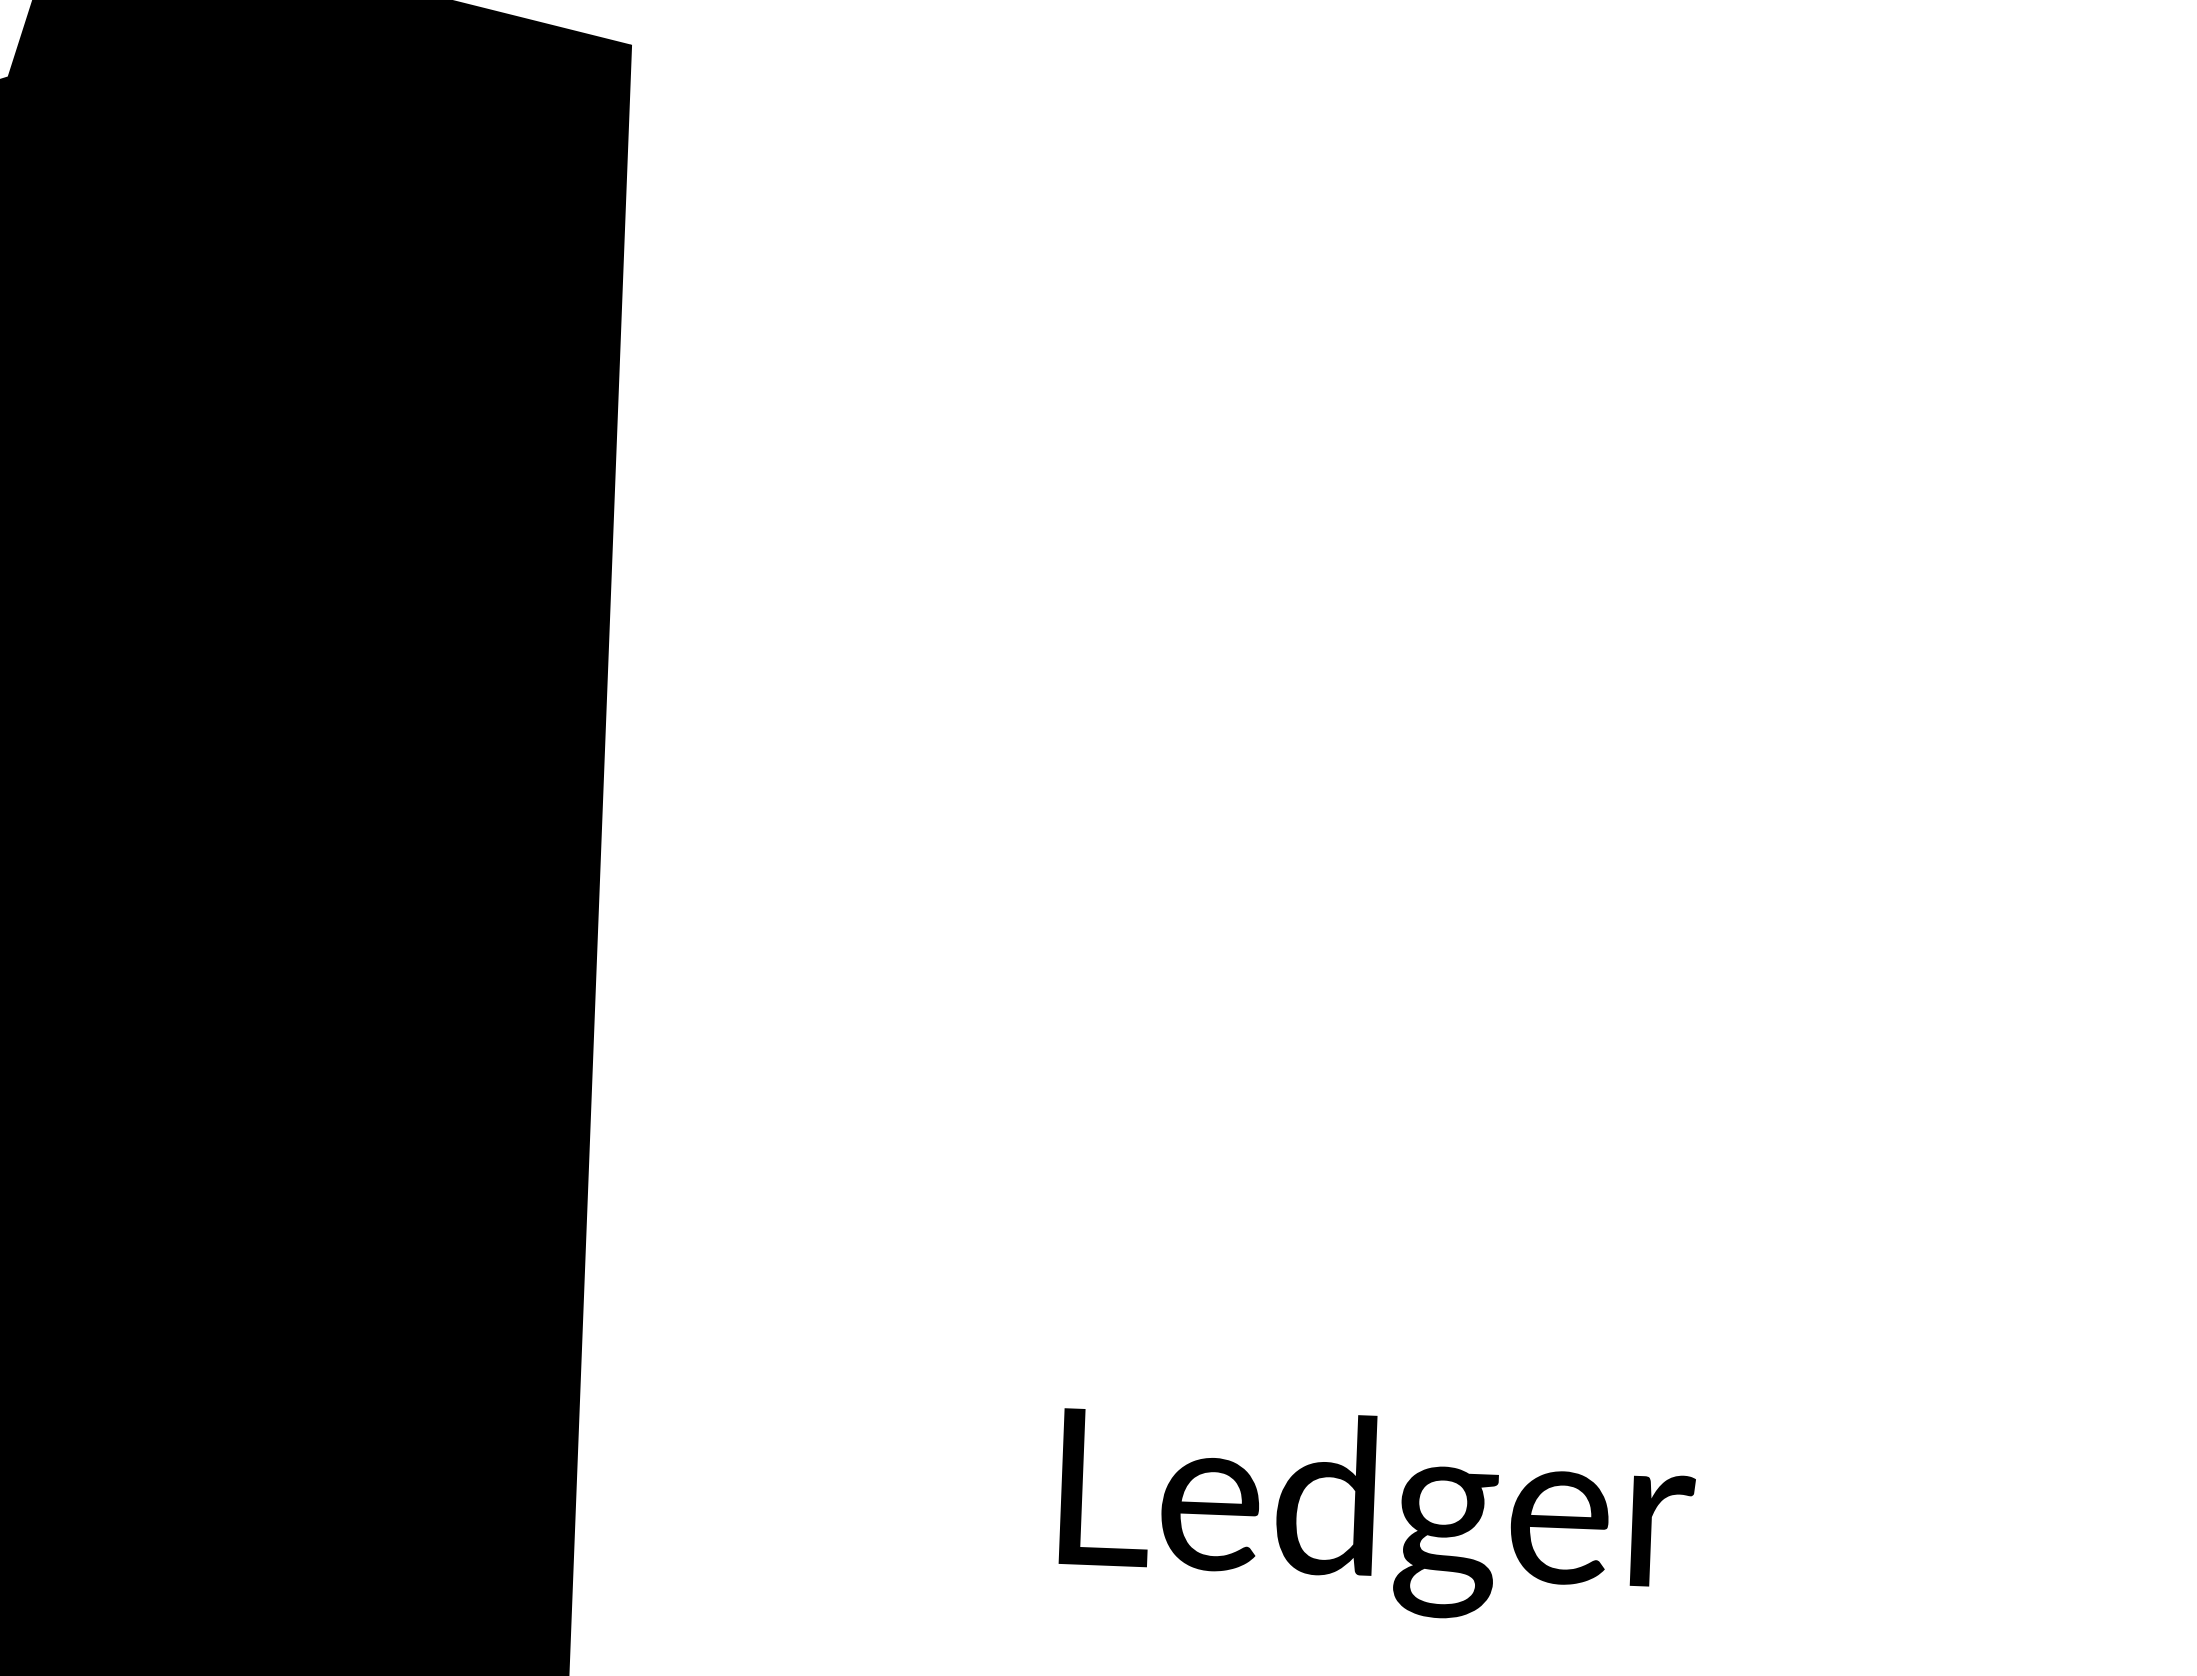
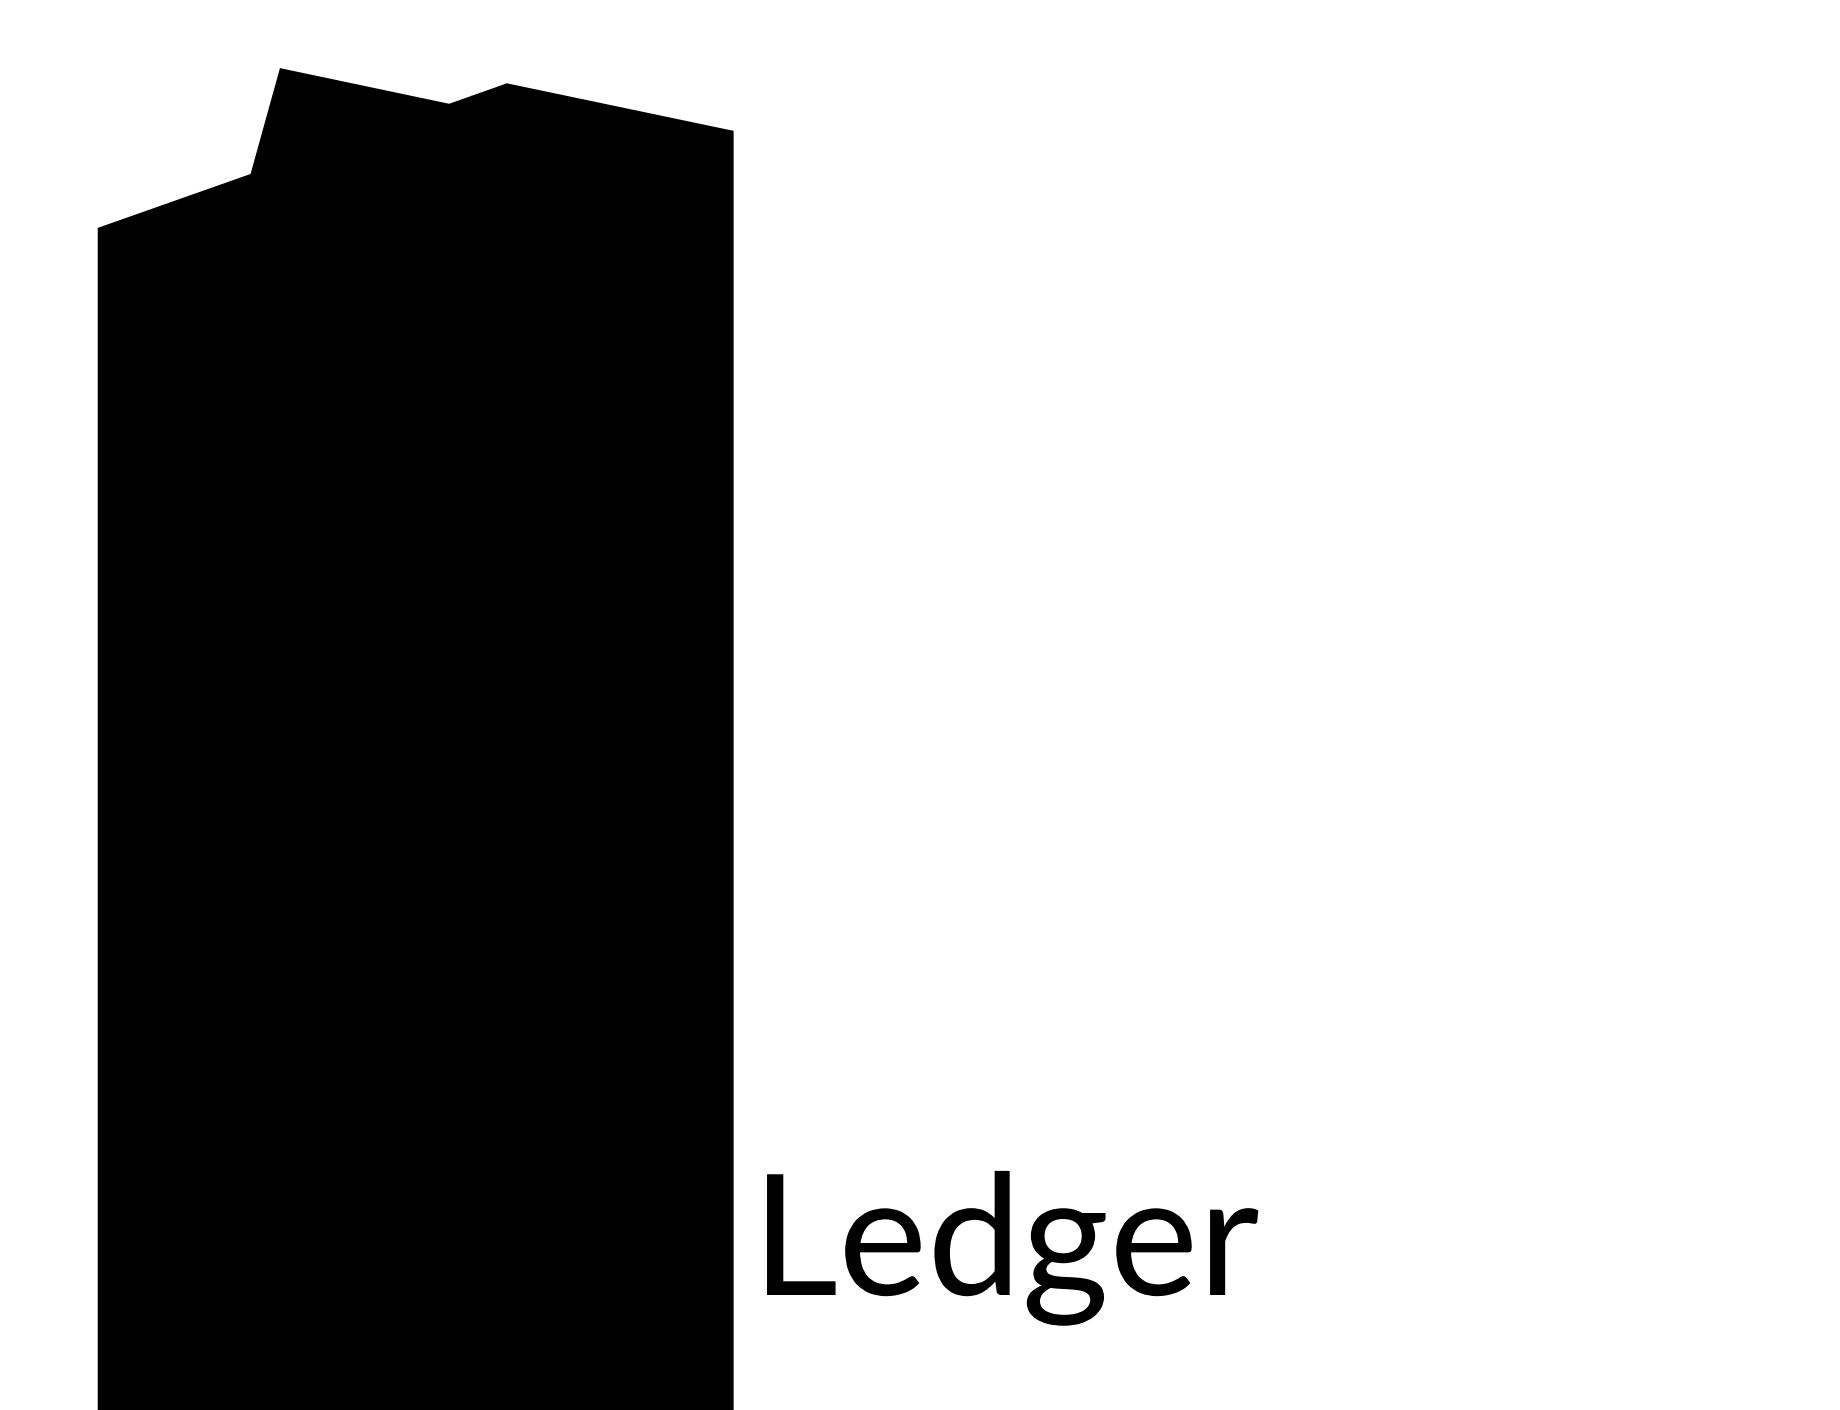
text: (1377, 1514) -> (1012, 1247), moved

